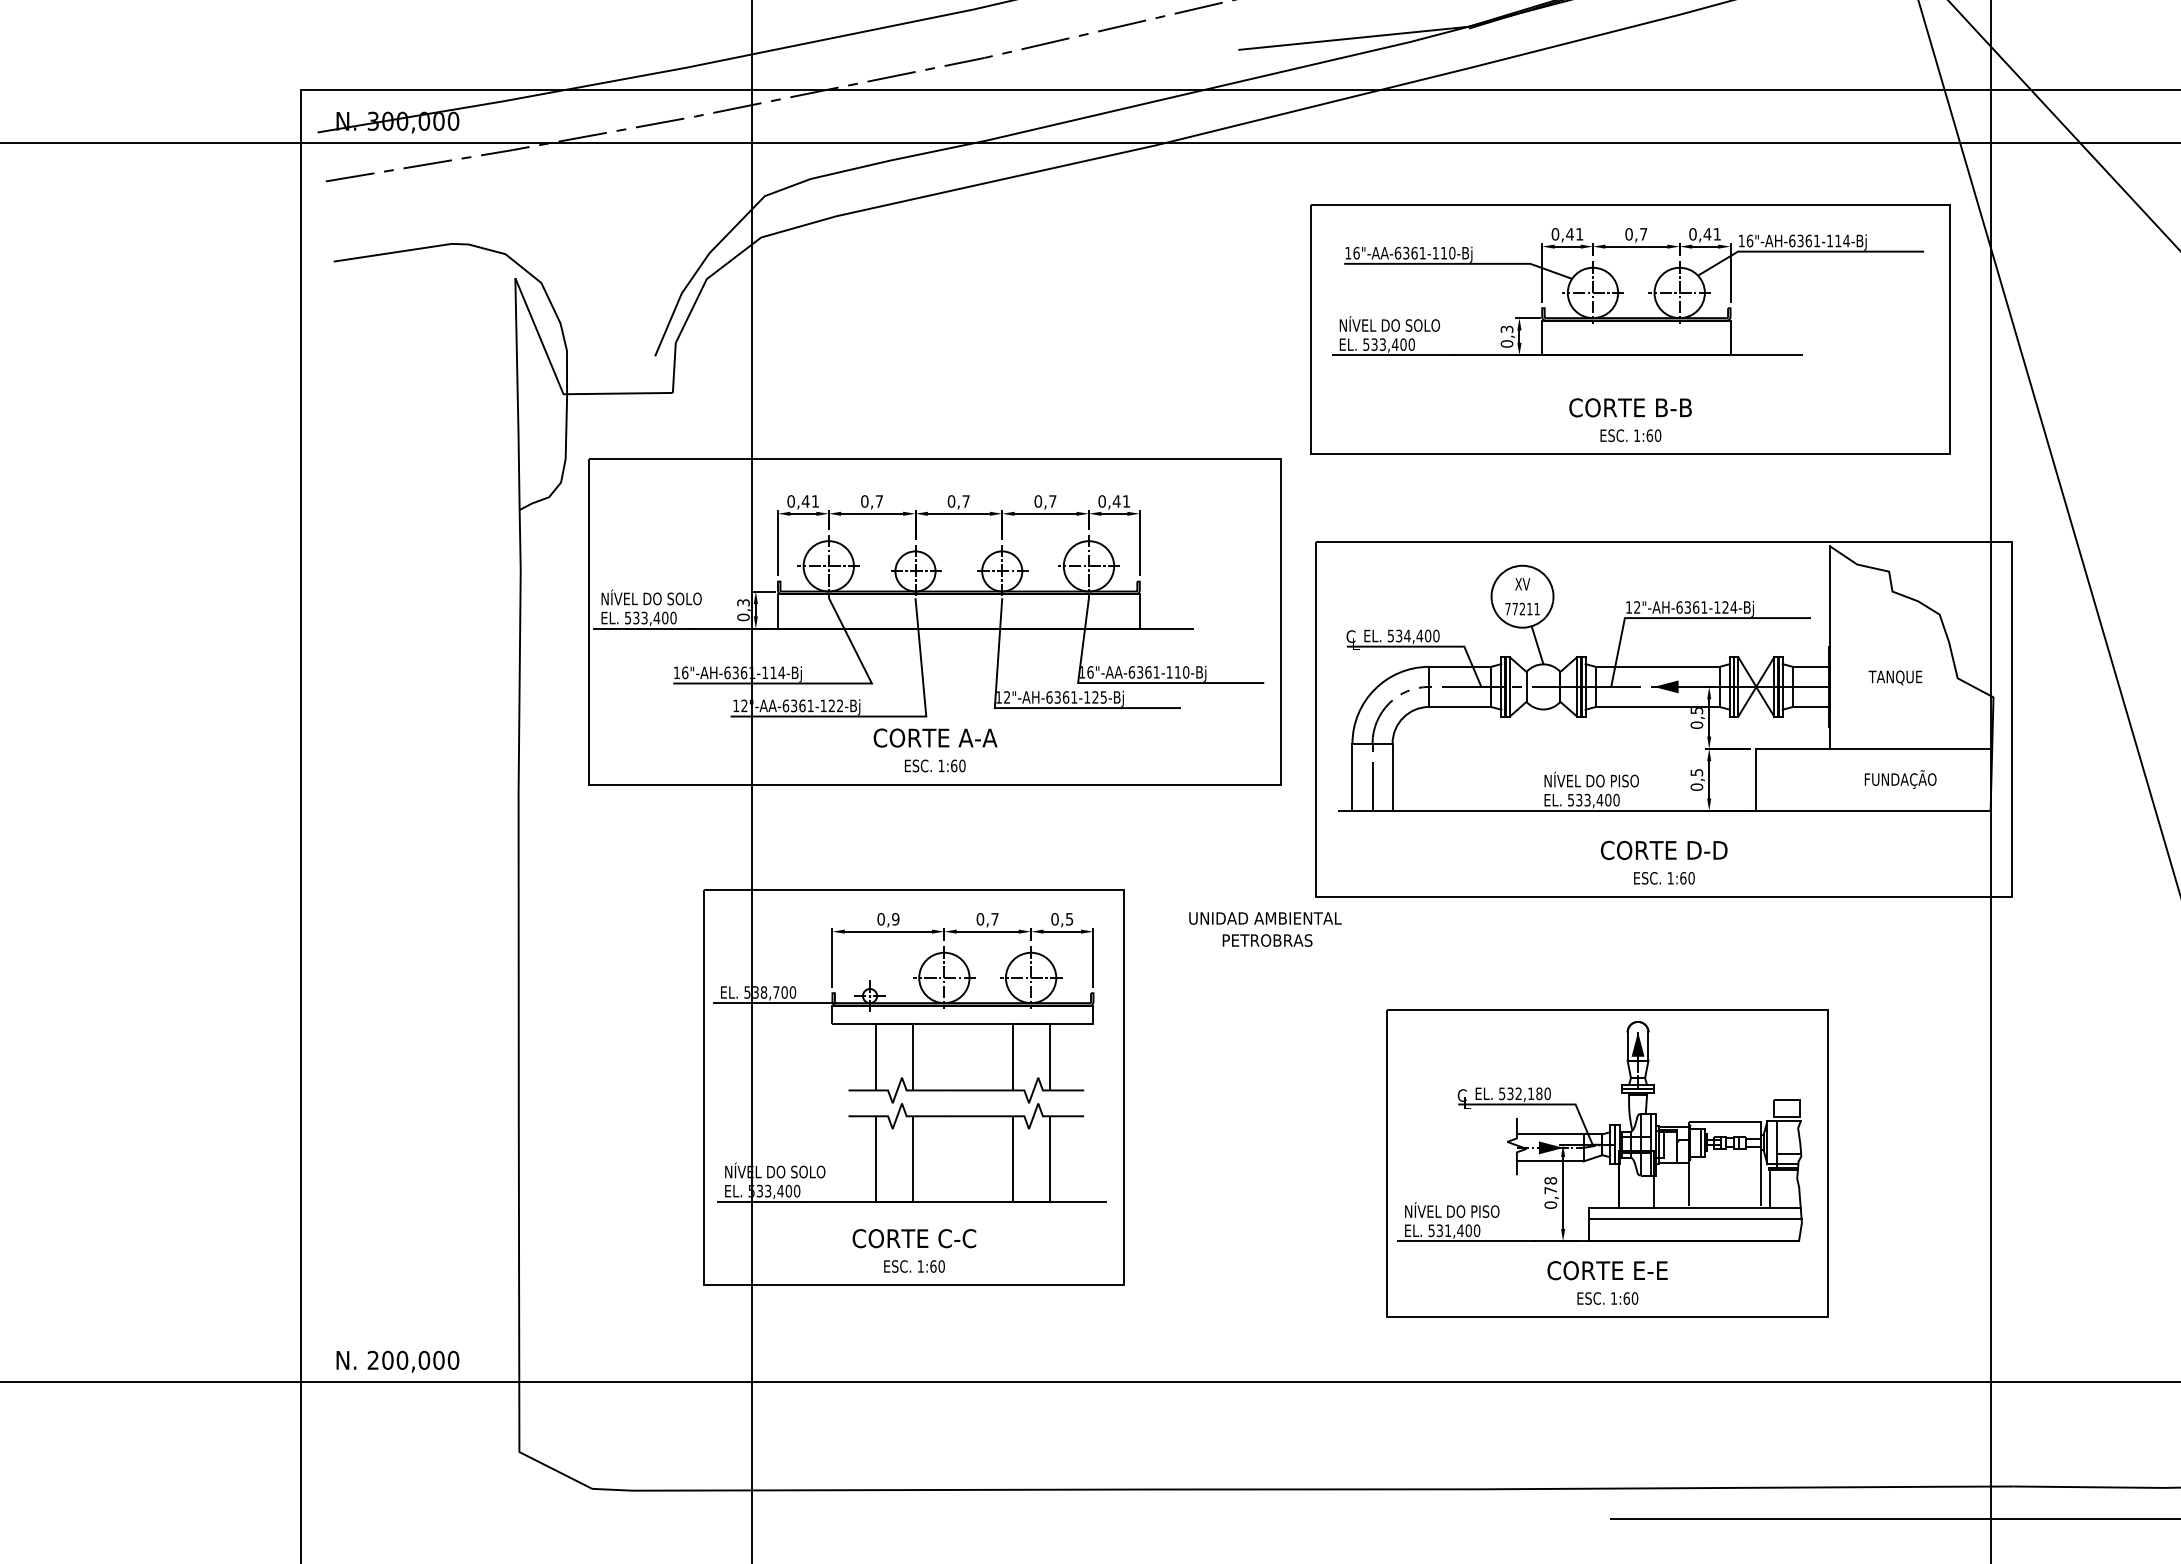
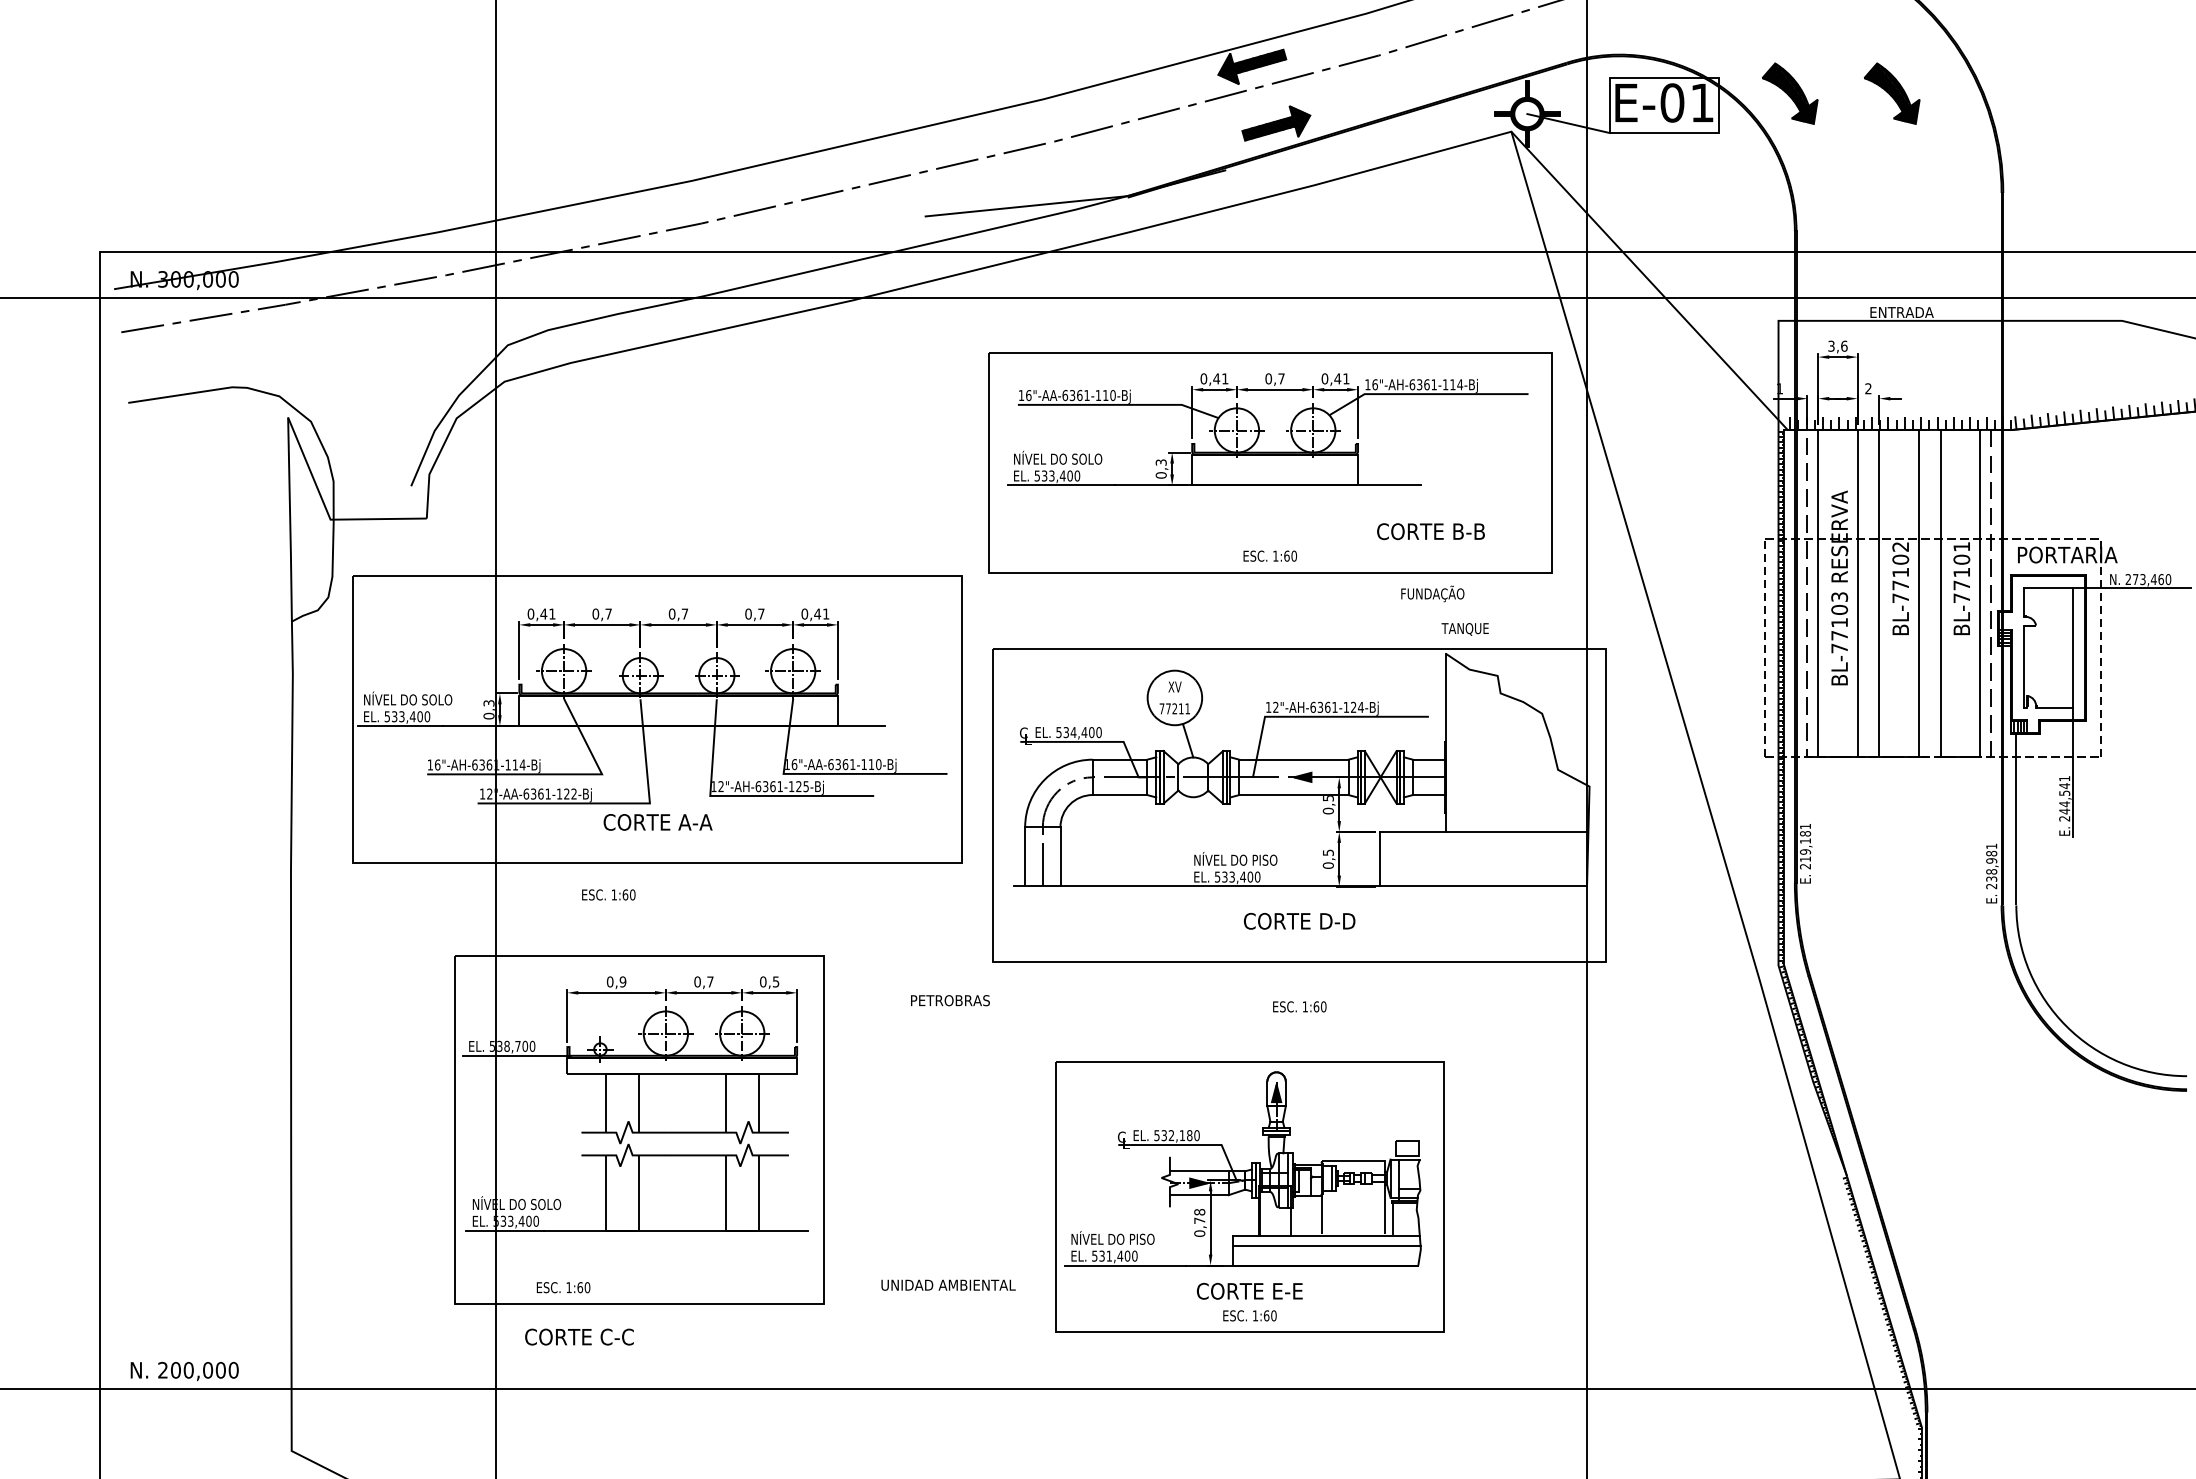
text: (1629, 407) -> (1430, 531), moved
text: (1894, 677) -> (1464, 629), moved
text: (934, 765) -> (608, 894), moved
text: (1900, 779) -> (1432, 593), moved
text: (1664, 877) -> (1299, 1006), moved
text: (1265, 917) -> (948, 1284), moved
text: (914, 1237) -> (579, 1336), moved
text: (914, 1266) -> (563, 1287), moved

